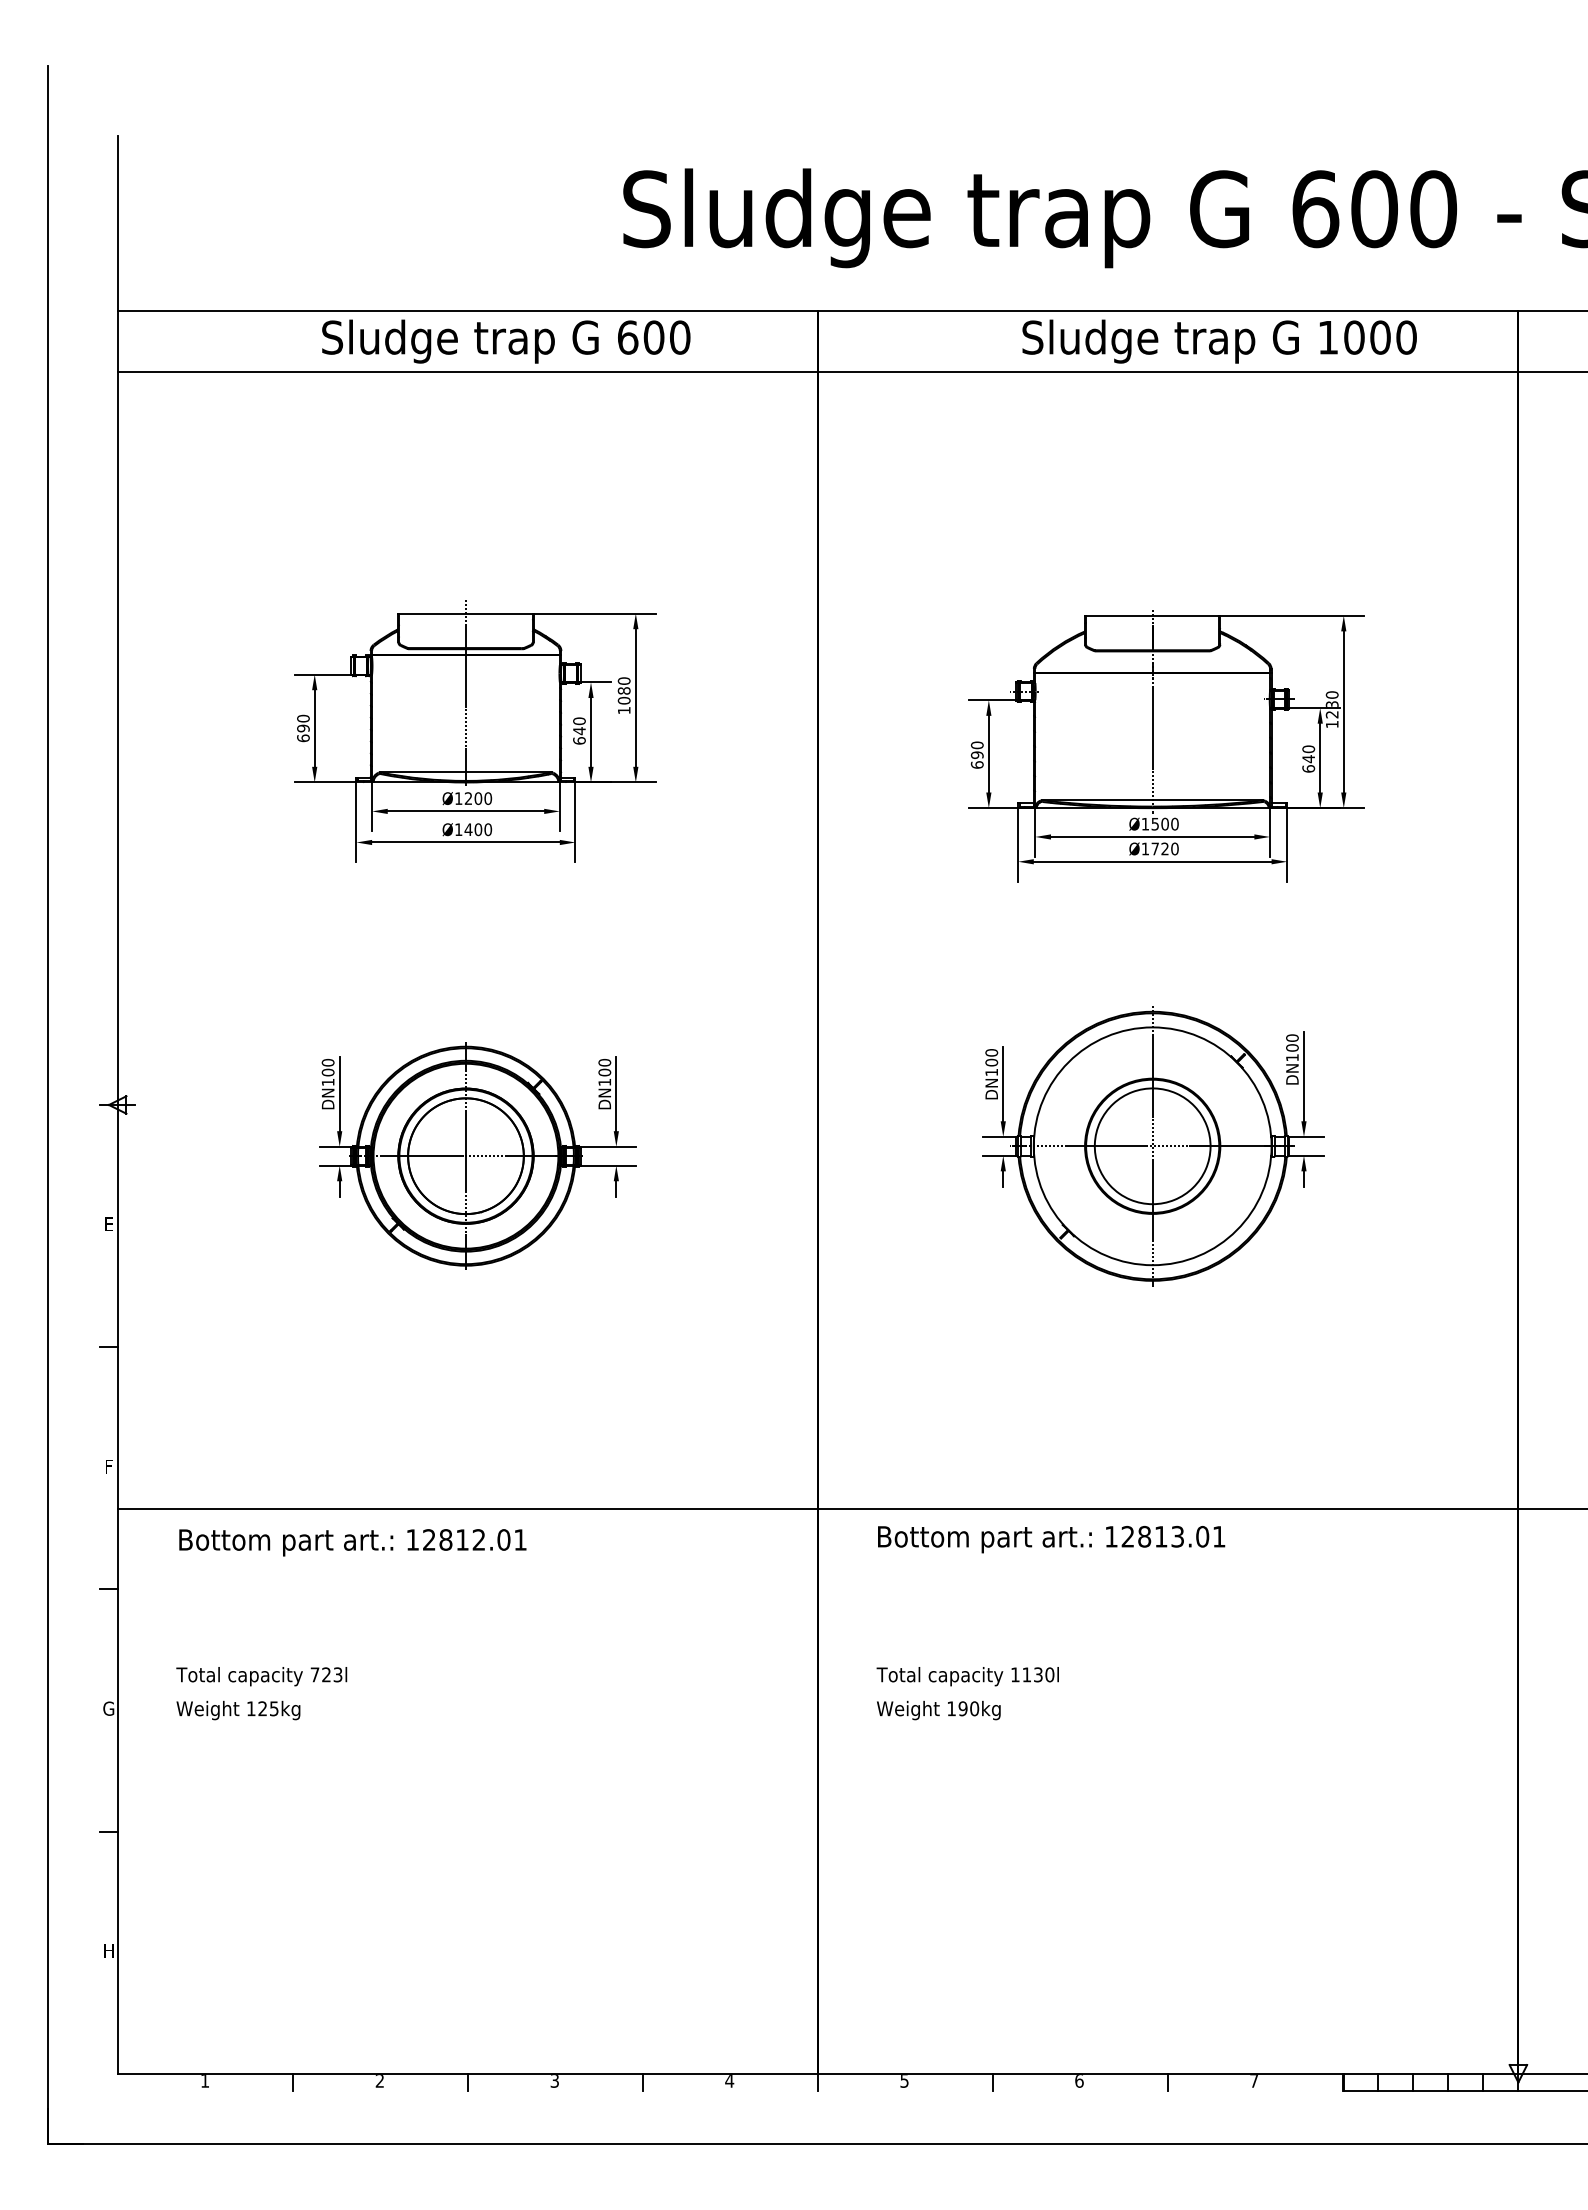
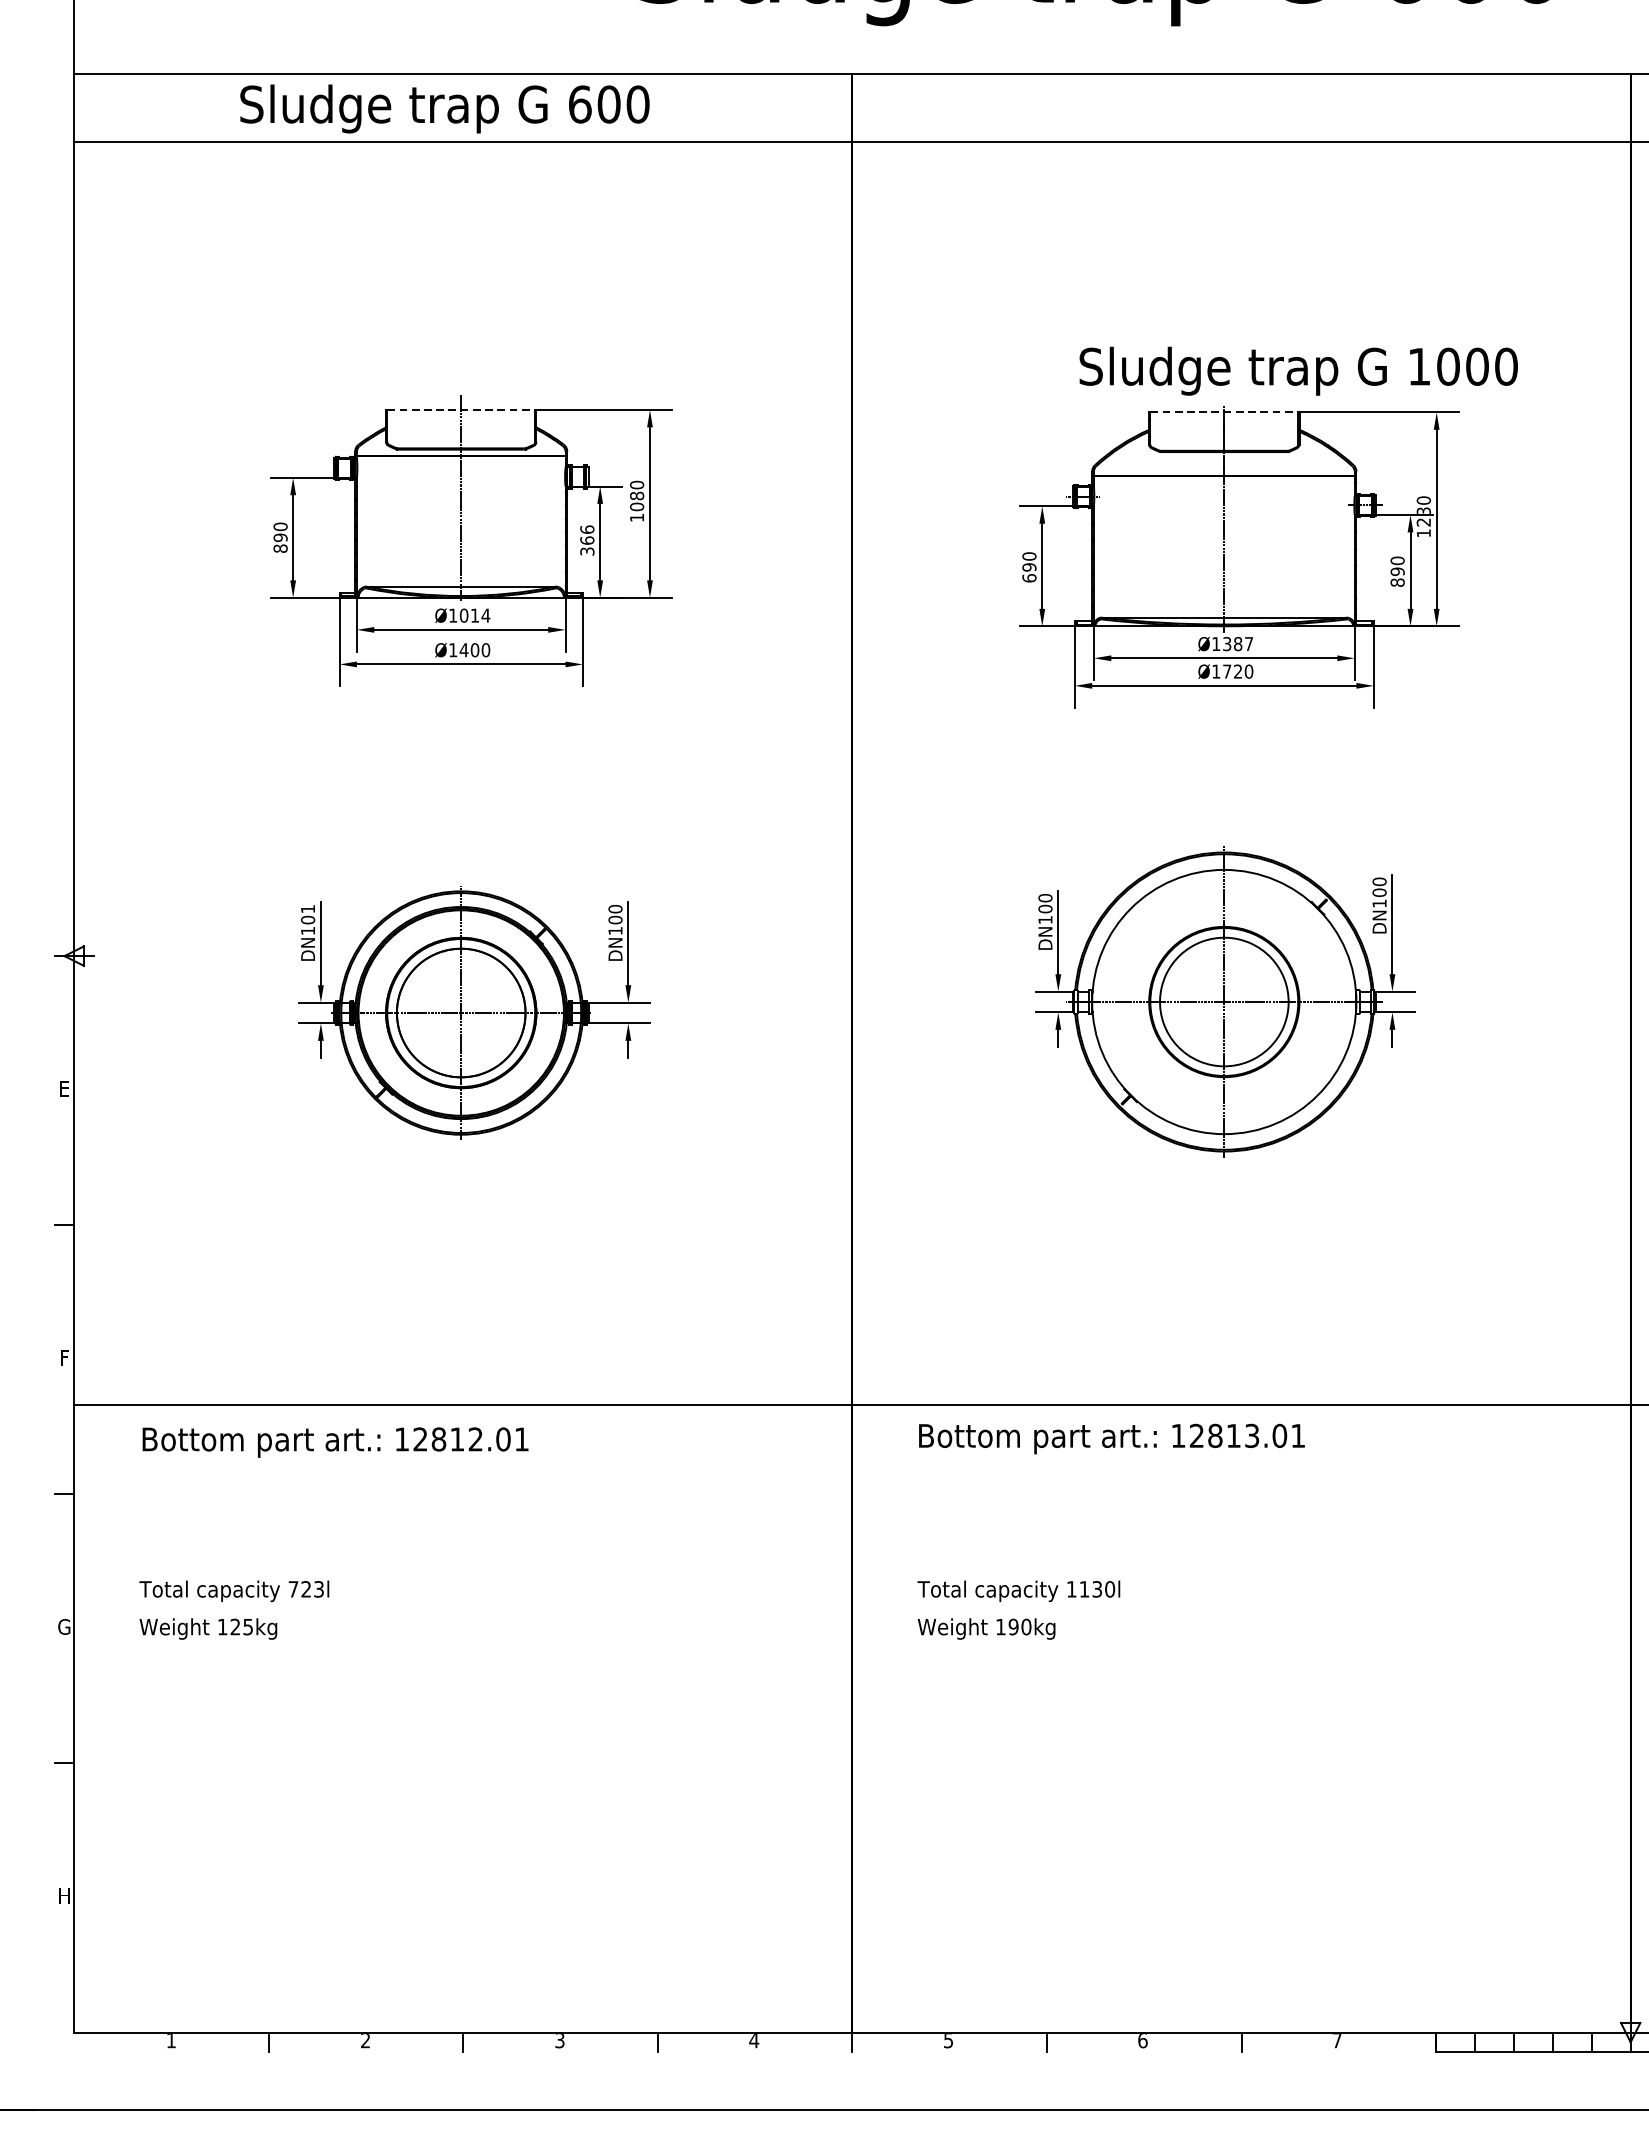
text: (506, 341) -> (445, 108), moved
text: (1219, 341) -> (1298, 371), moved
line: (465, 613) -> (460, 409), solid -> dashed
line: (1152, 615) -> (1224, 412), solid -> dashed
text: (579, 730) -> (587, 539), 640 -> 366
text: (303, 738) -> (280, 548), 690 -> 890
text: (1308, 763) -> (1397, 576), 640 -> 890
text: (478, 798) -> (475, 615), Ø1200 -> Ø1014
text: (1165, 823) -> (1238, 643), Ø1500 -> Ø1387
text: (327, 1062) -> (307, 908), DN100 -> DN101

